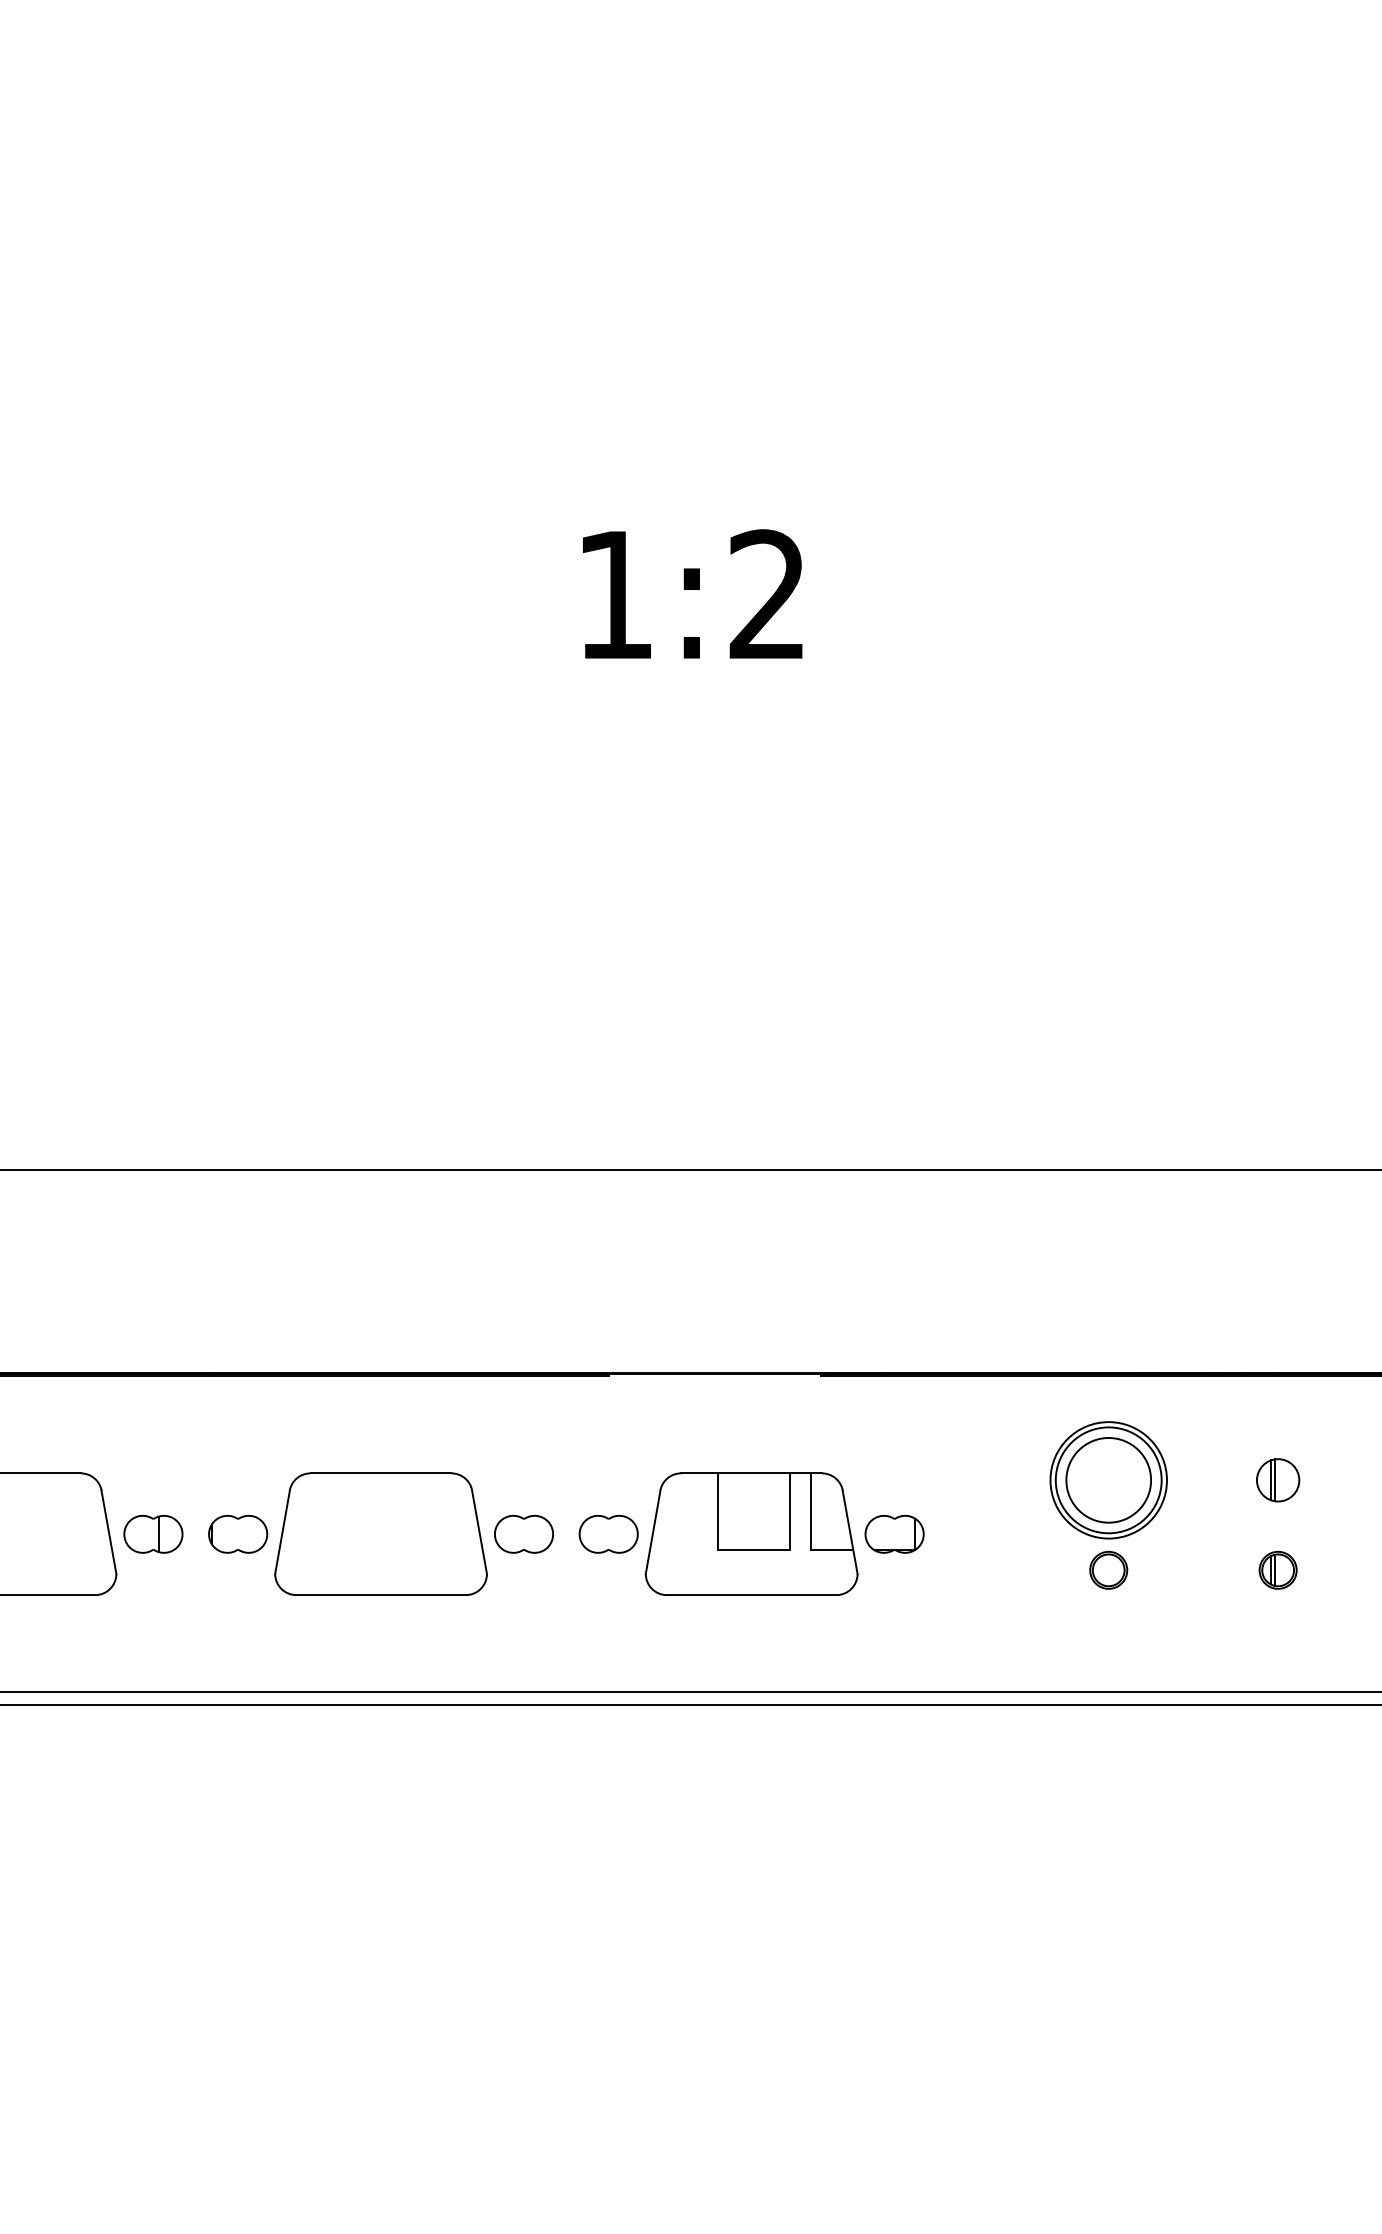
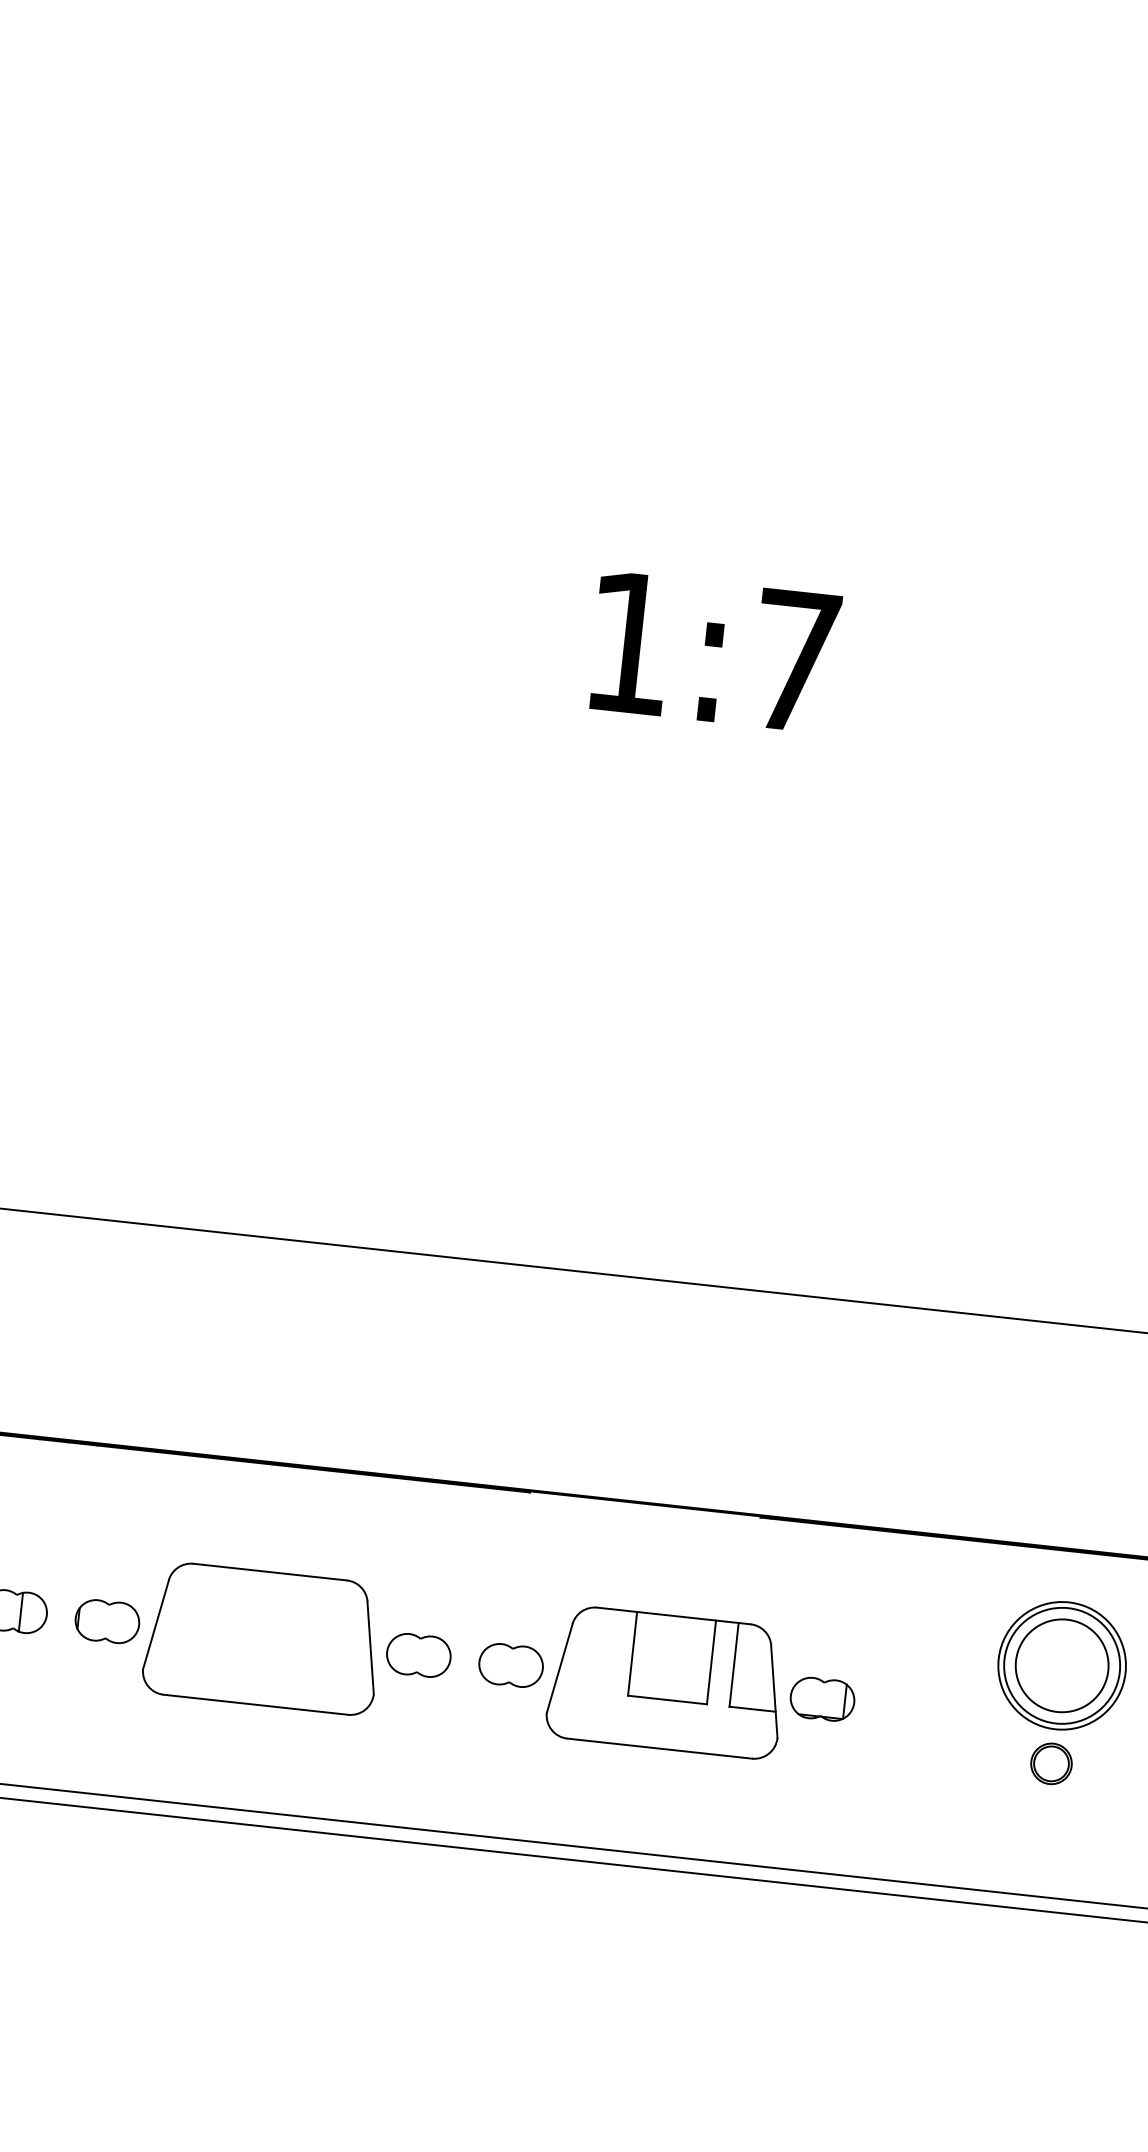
text: (766, 593) -> (794, 659), 1:2 -> 1:7

